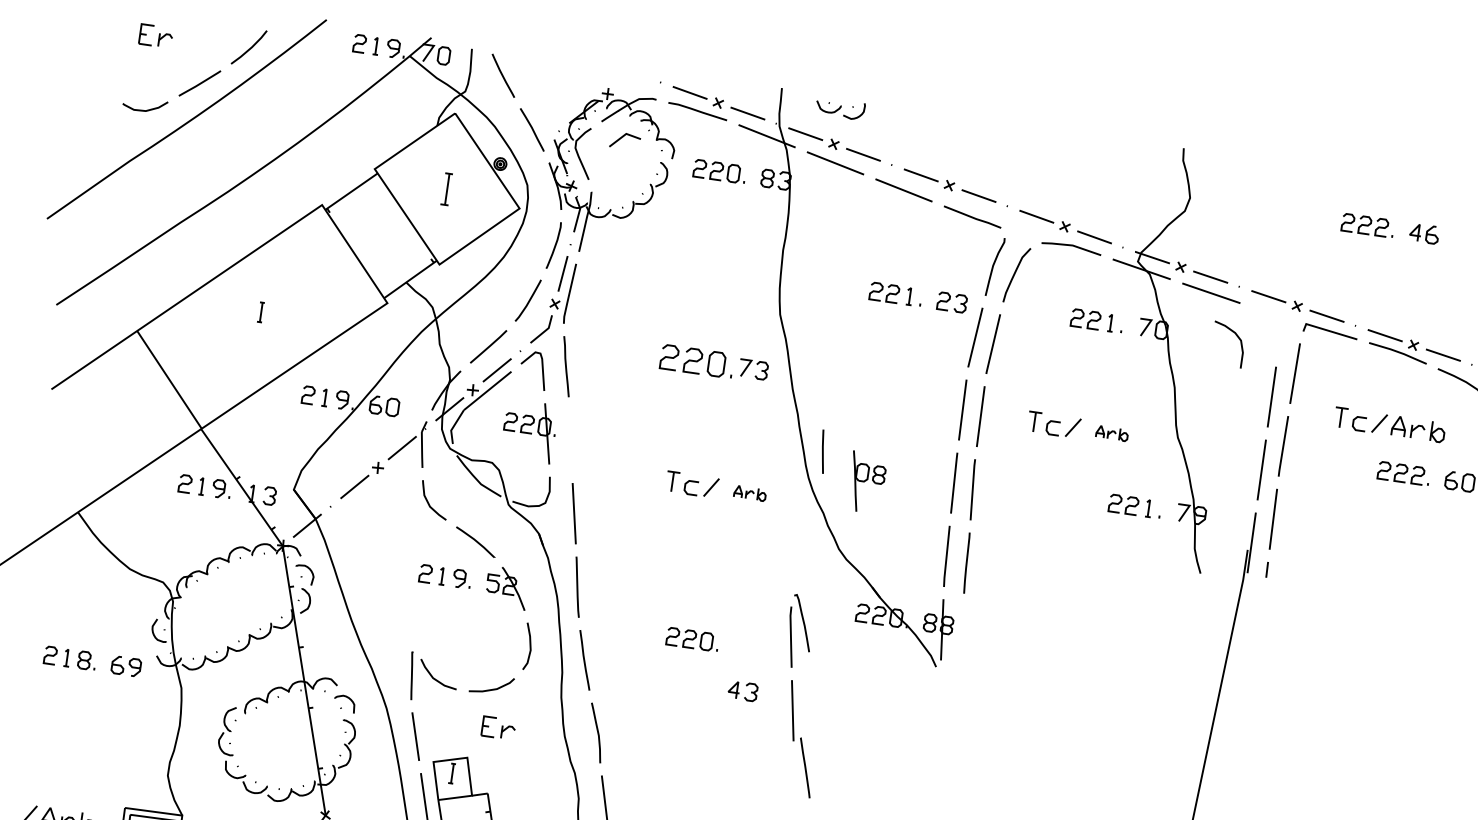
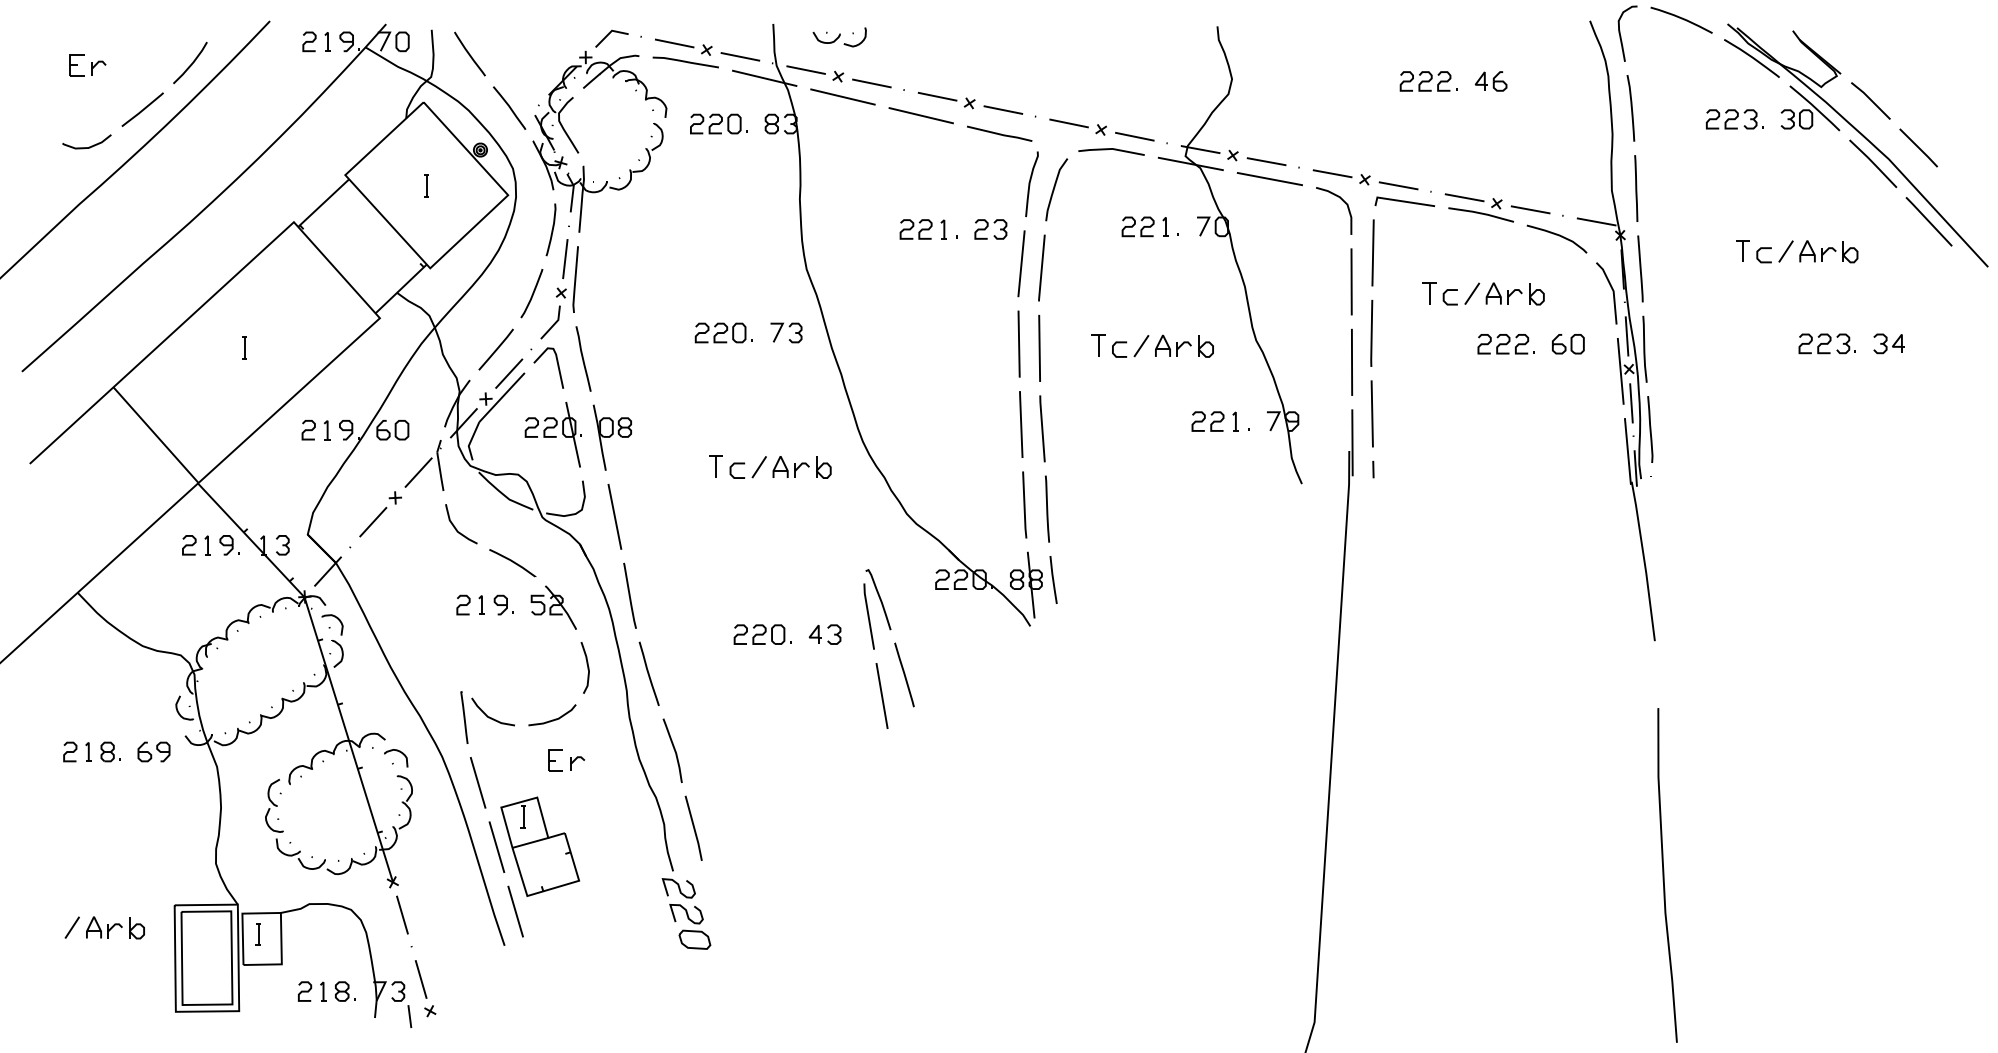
line: (622, 137) -> (608, 35), moved
part: (446, 189) -> (426, 185), size x0.62
curve: (1236, 337) -> (1342, 201), moved
part: (696, 360) -> (723, 332), size x0.71
part: (1112, 432) -> (1184, 345), size x1.67
line: (823, 451) -> (1053, 579), moved
part: (865, 482) -> (611, 437), moved
part: (749, 493) -> (801, 467), size x1.67
part: (742, 690) -> (824, 634), moved
line: (805, 767) -> (904, 674), moved

